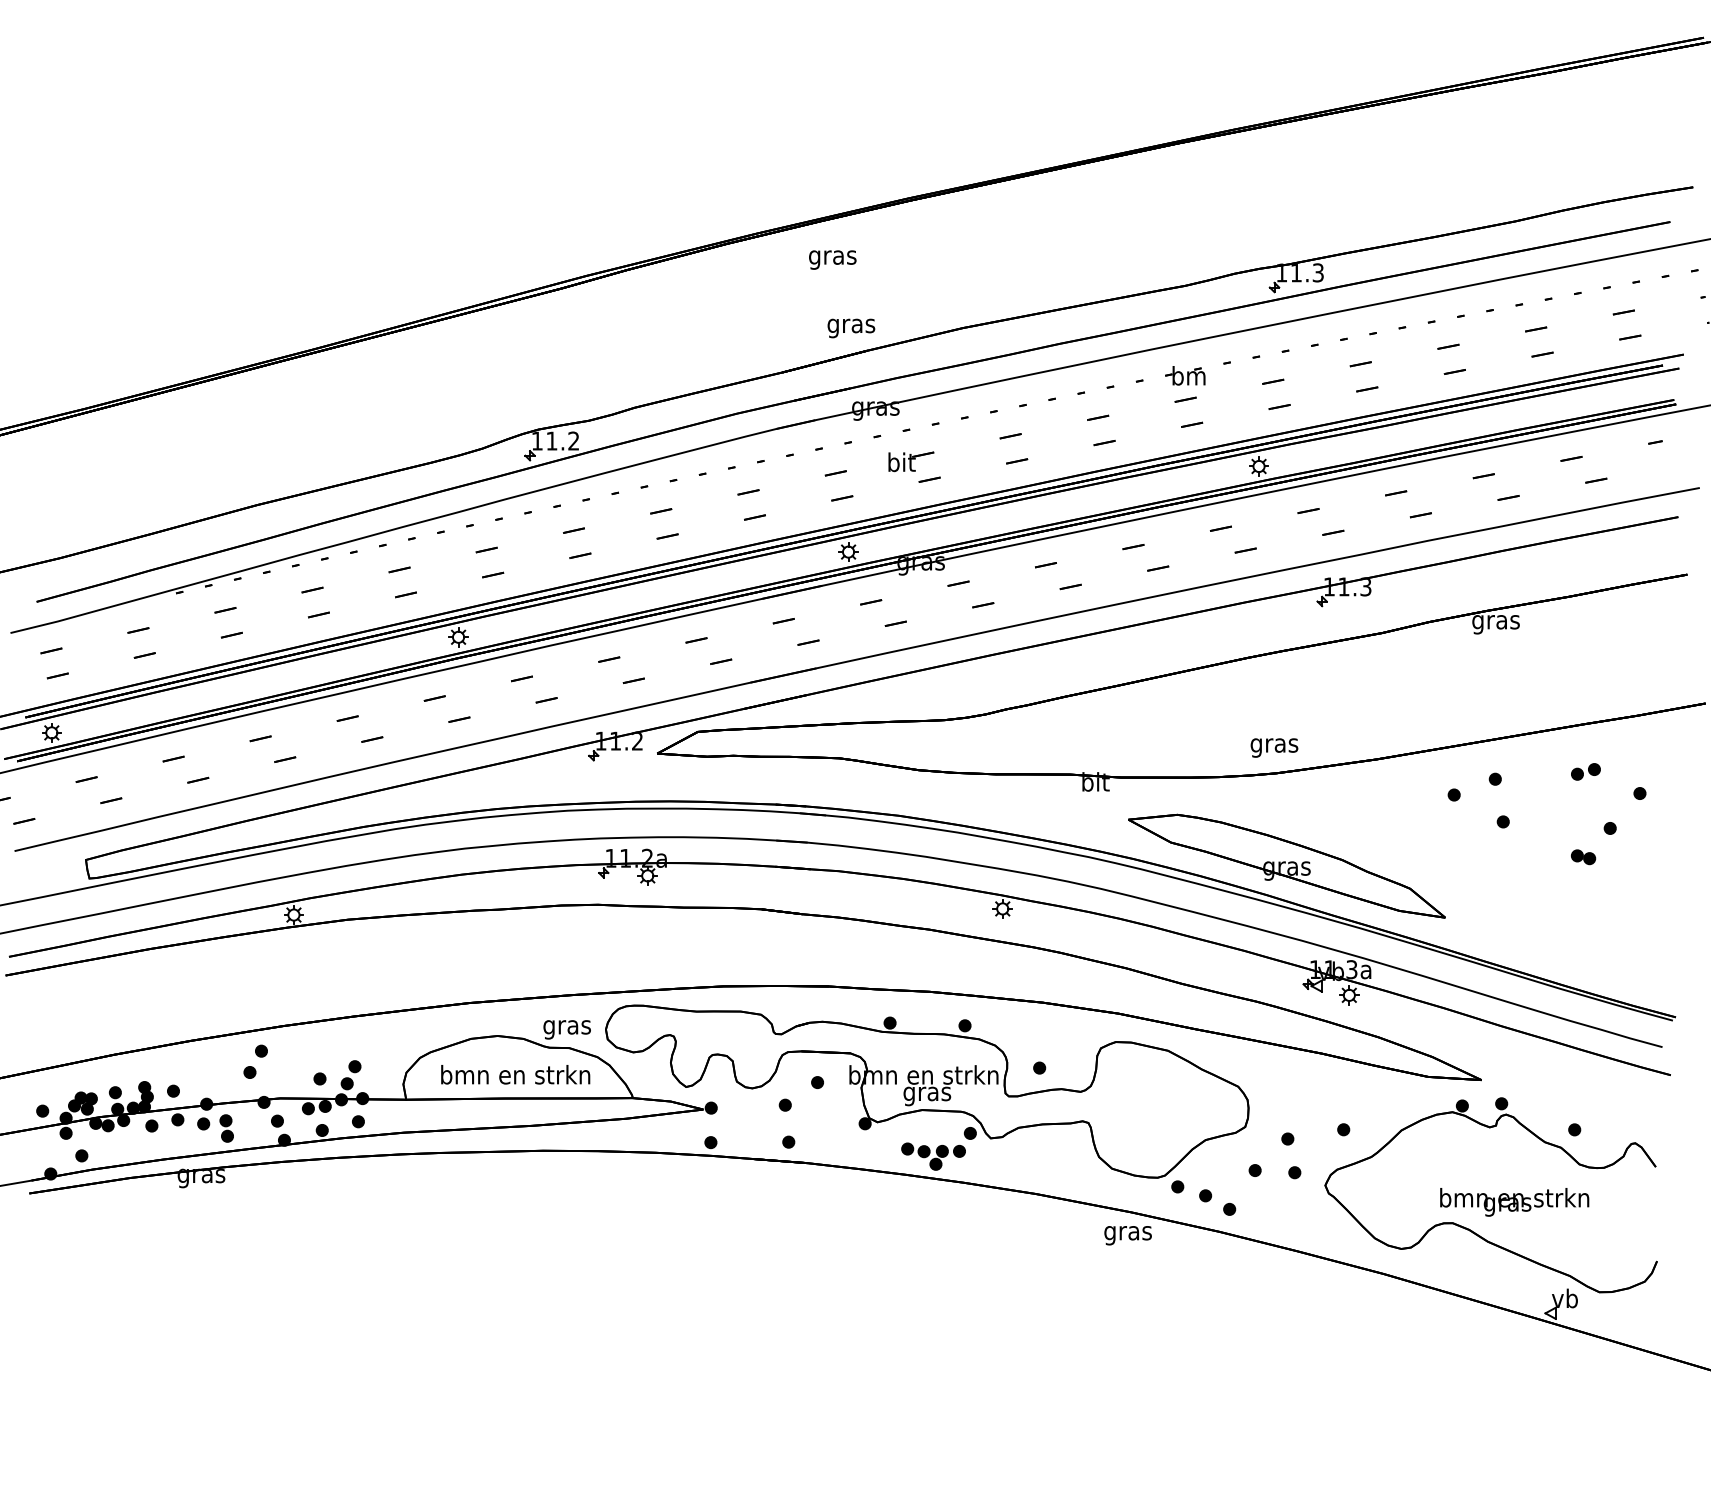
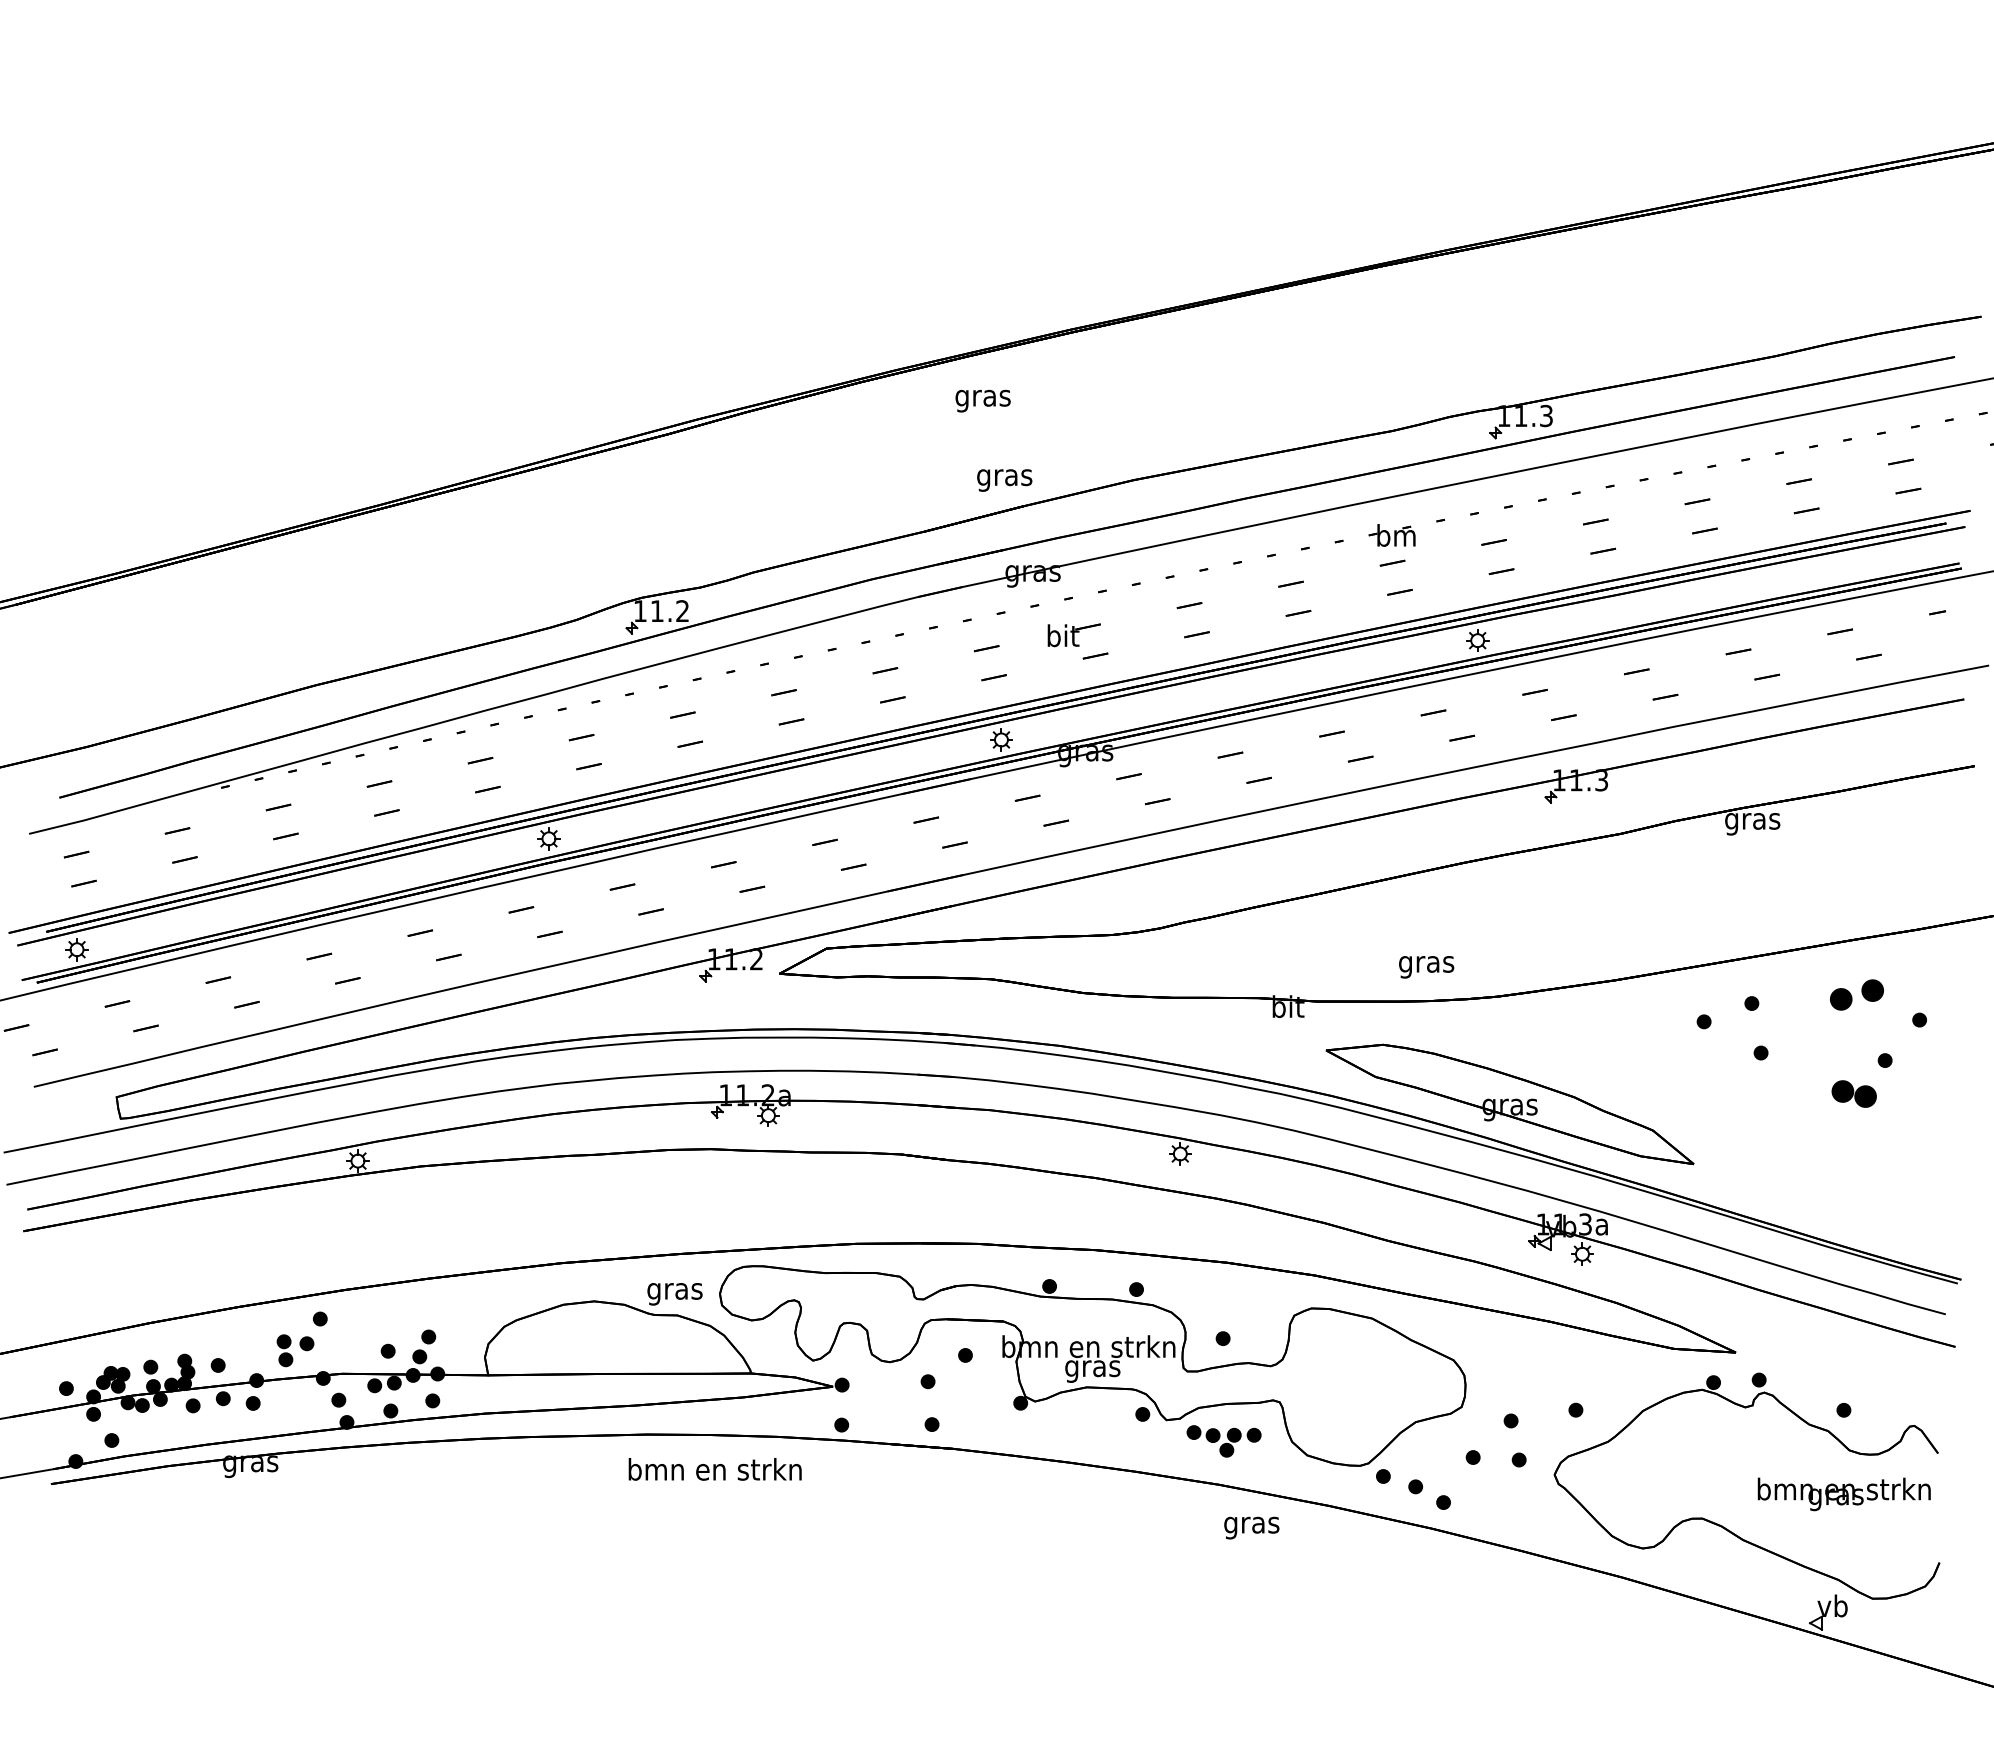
text: (1274, 748) -> (1426, 967), moved
part: (1585, 771) -> (1856, 994), size x1.6
part: (1582, 856) -> (1853, 1093), size x1.6
text: (515, 1074) -> (714, 1469), moved
part: (226, 1128) -> (284, 1350), moved
part: (933, 1156) -> (1223, 1441), moved
text: (1514, 1202) -> (1843, 1494), moved
text: (1127, 1235) -> (1251, 1527), moved

